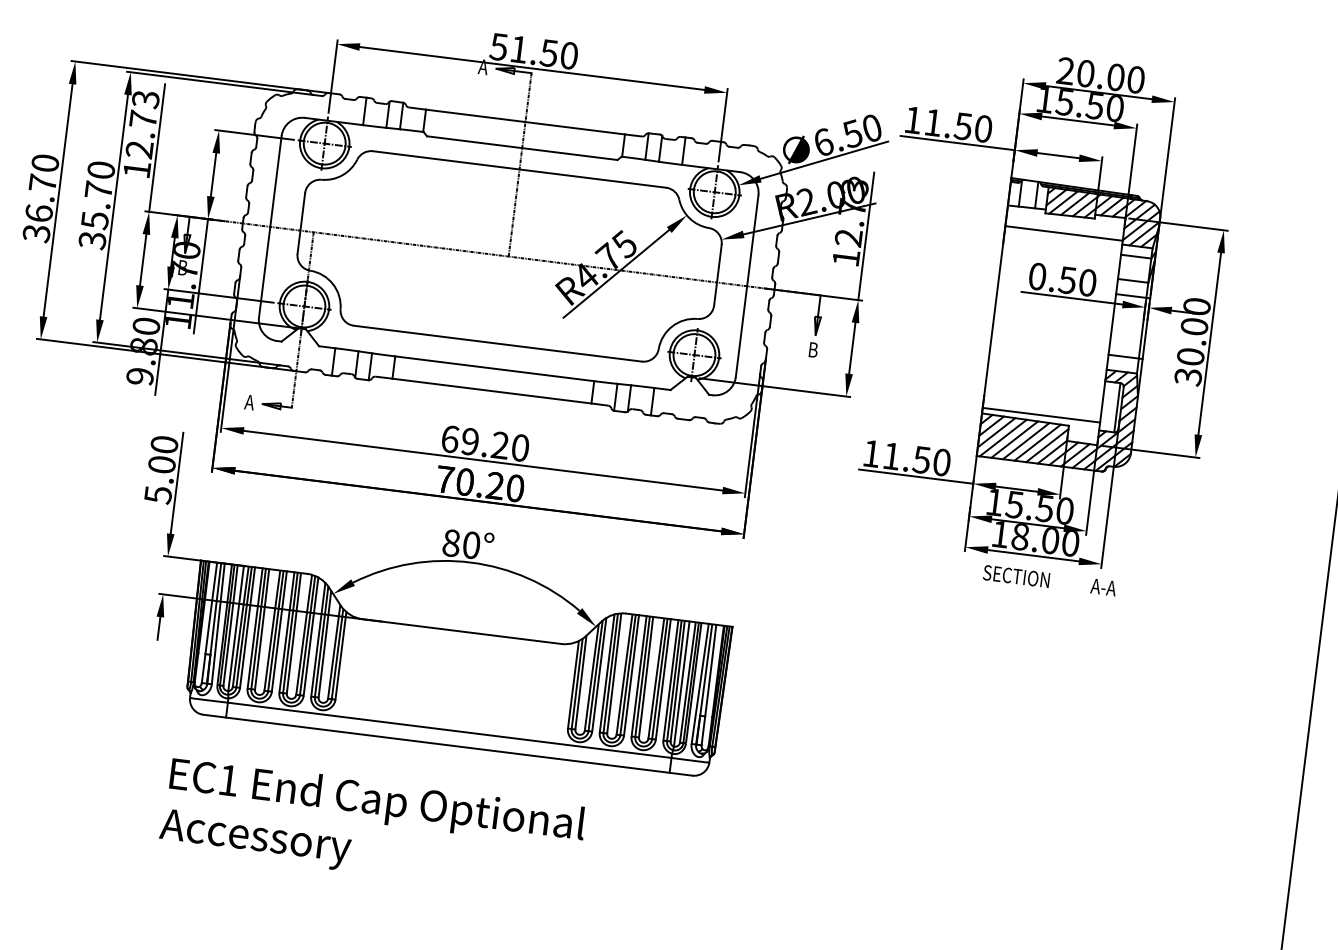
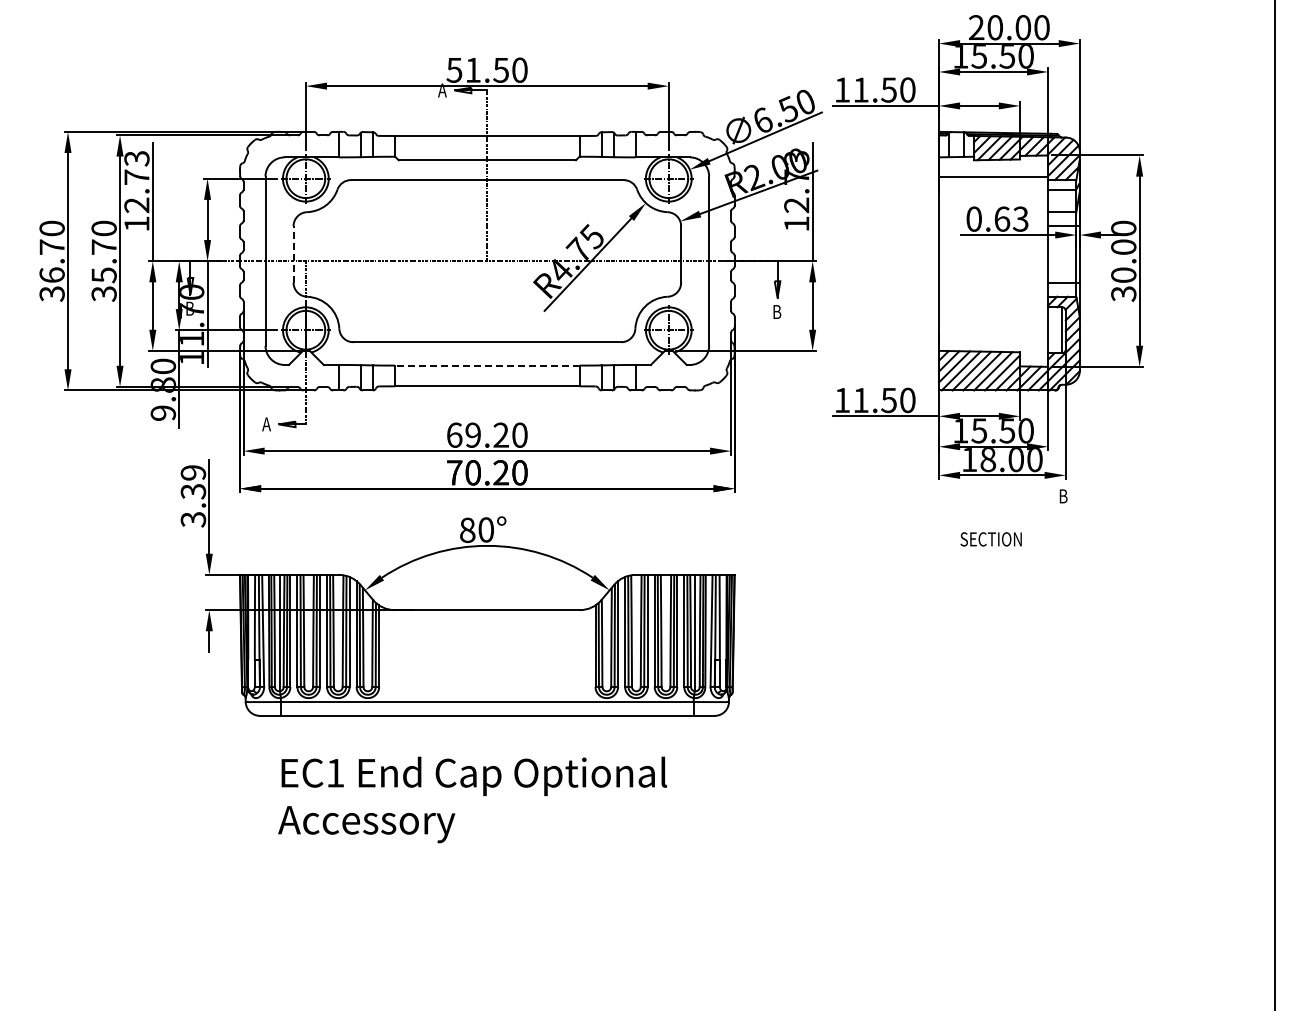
line: (301, 222) -> (293, 253), solid -> dashed
text: (1077, 280) -> (1011, 218), 0.50 -> 0.63
line: (494, 368) -> (487, 365), solid -> dashed
line: (1041, 414) -> (993, 345), removed
text: (161, 470) -> (193, 496), 5.00 -> 3.39
text: (1015, 576) -> (990, 539), moved
text: (1102, 587) -> (1069, 496), A-A -> B
text: (372, 827) -> (472, 799), moved

